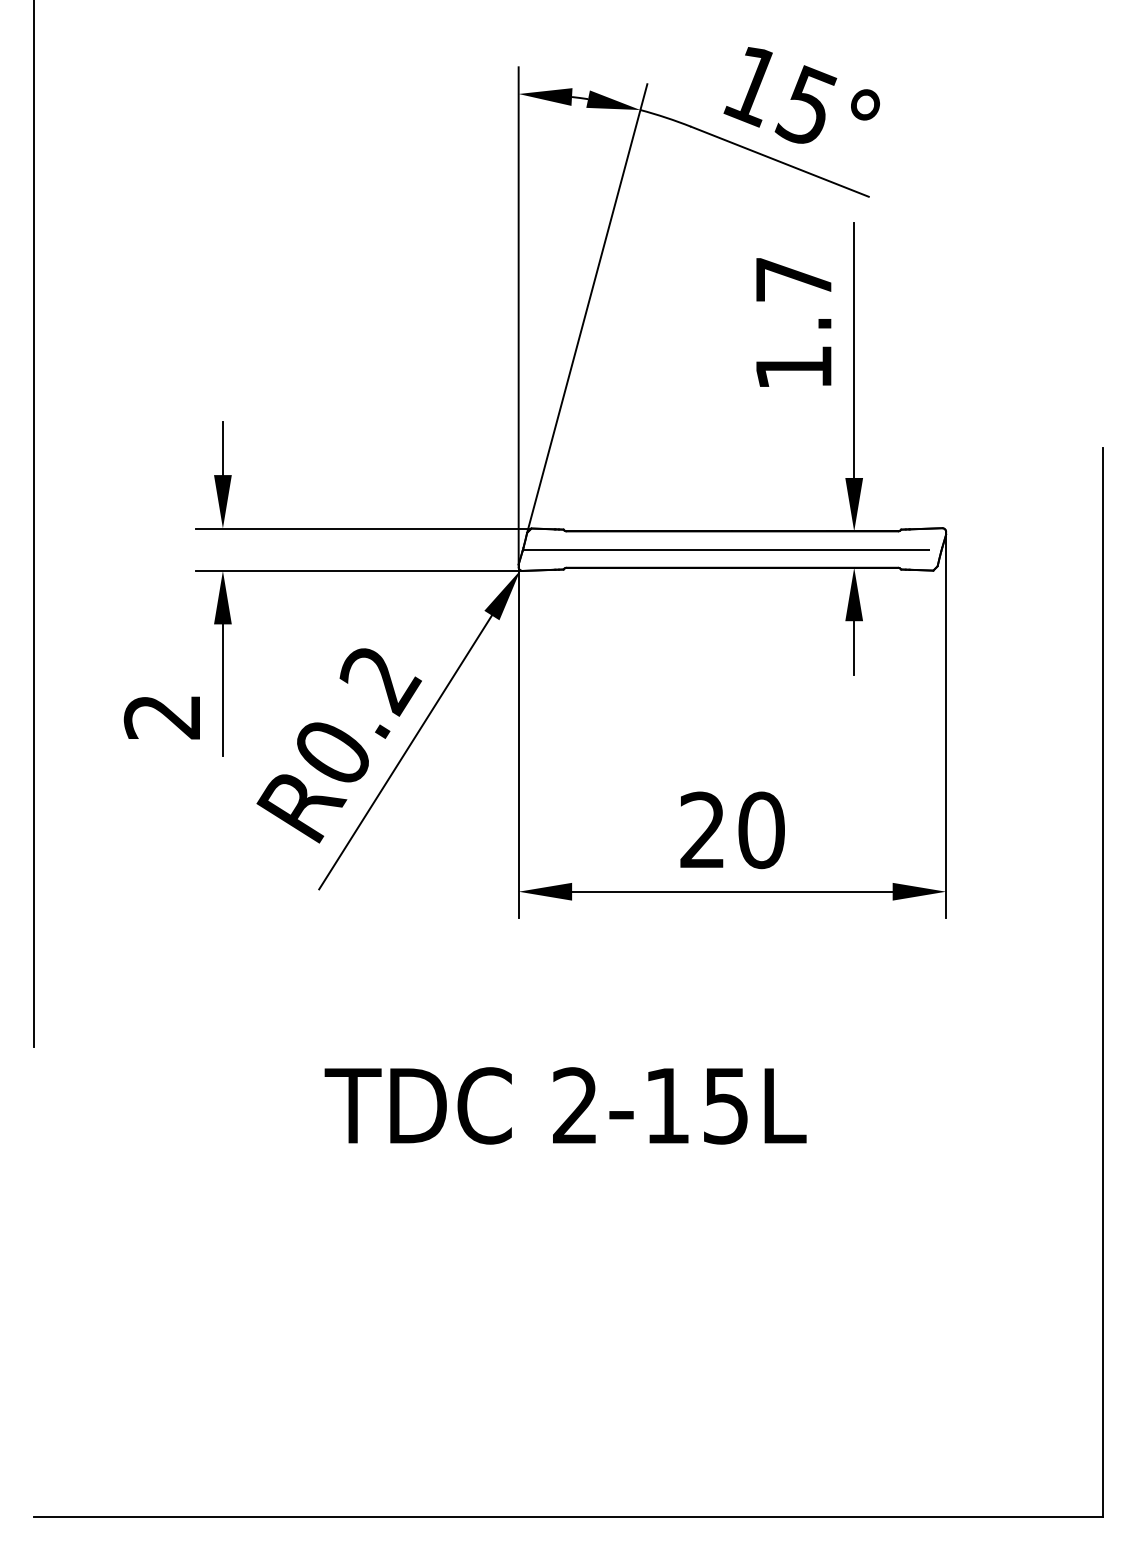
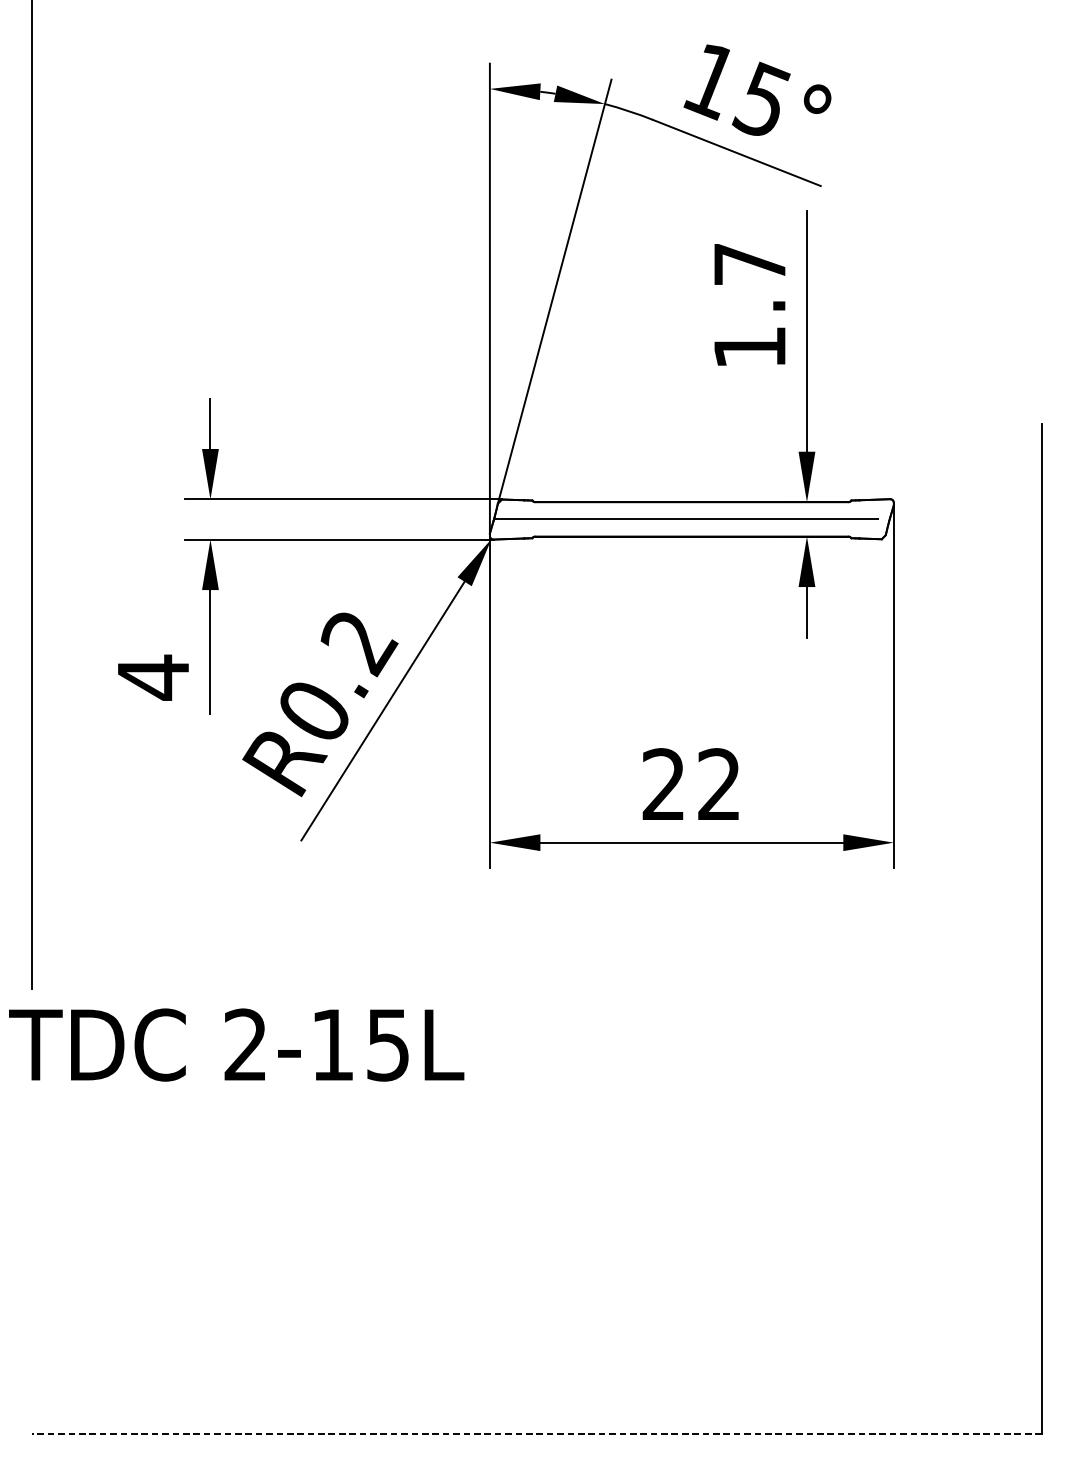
text: (161, 716) -> (152, 677), 2 -> 4
text: (761, 830) -> (719, 784), 20 -> 22
text: (565, 1105) -> (236, 1044), moved
line: (567, 1517) -> (536, 1433), solid -> dashed

